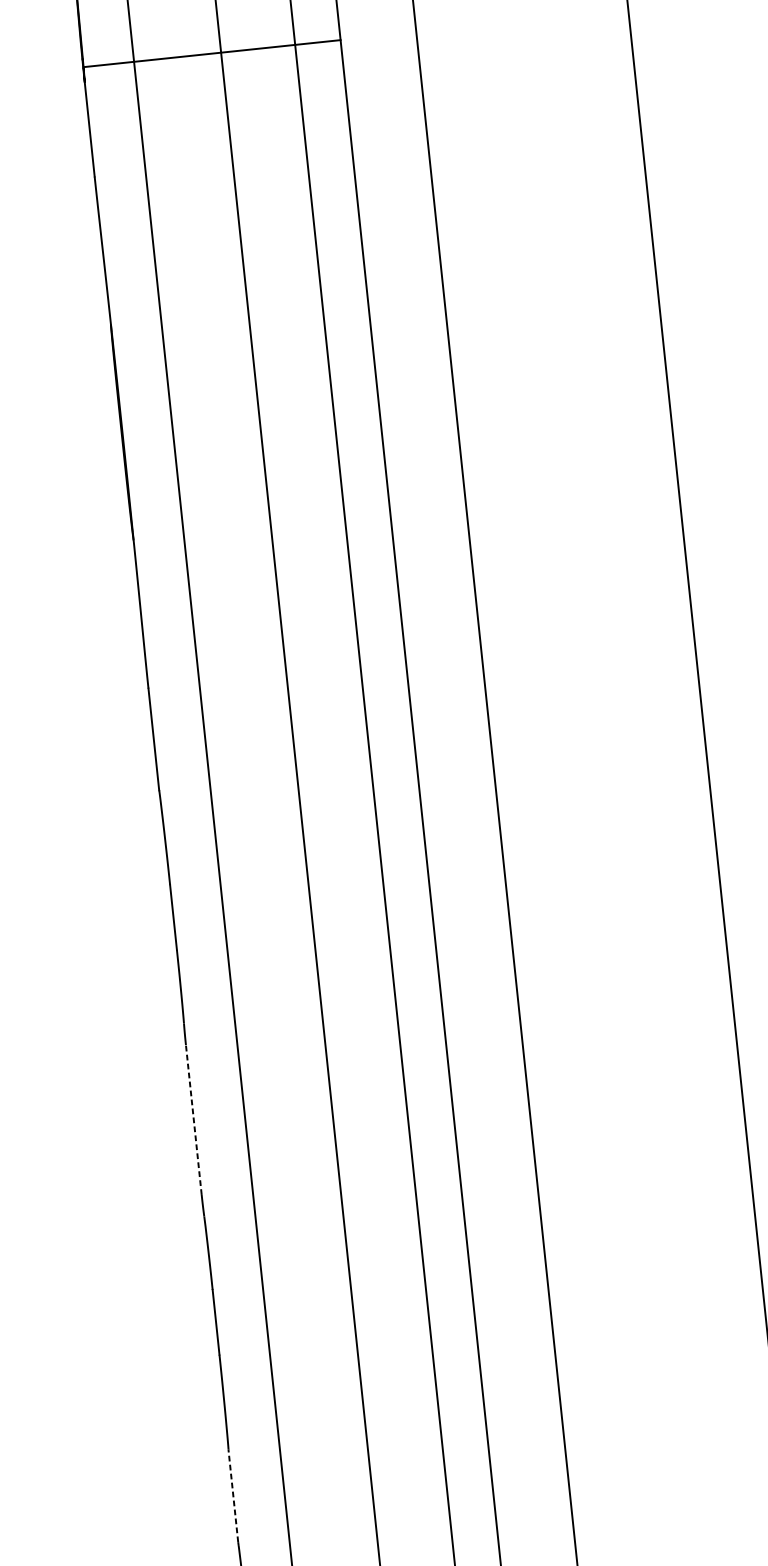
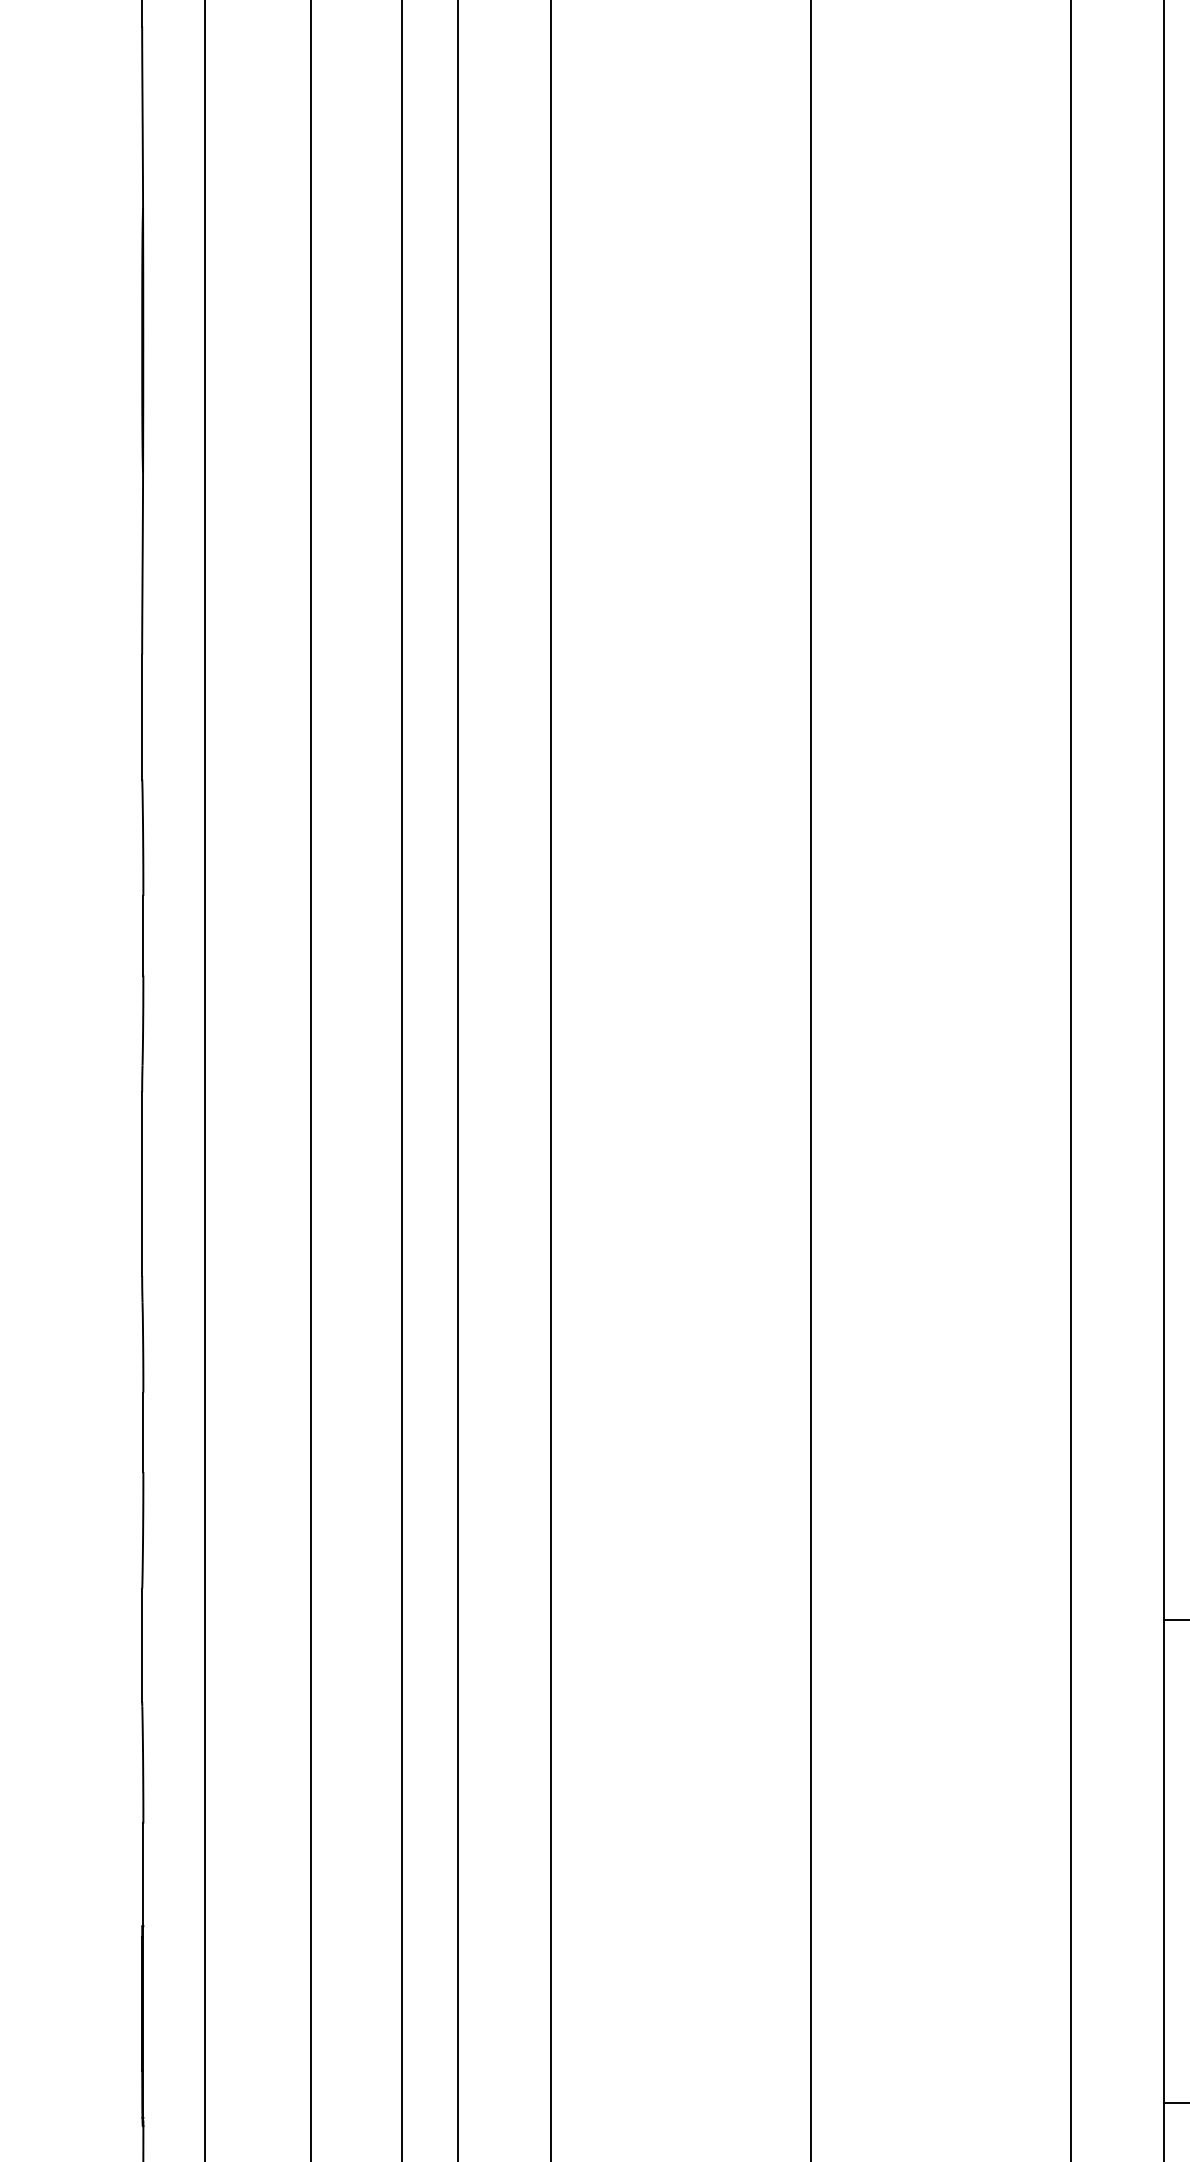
line: (194, 1120) -> (142, 1184), dashed -> solid
line: (233, 1496) -> (142, 1645), dashed -> solid

